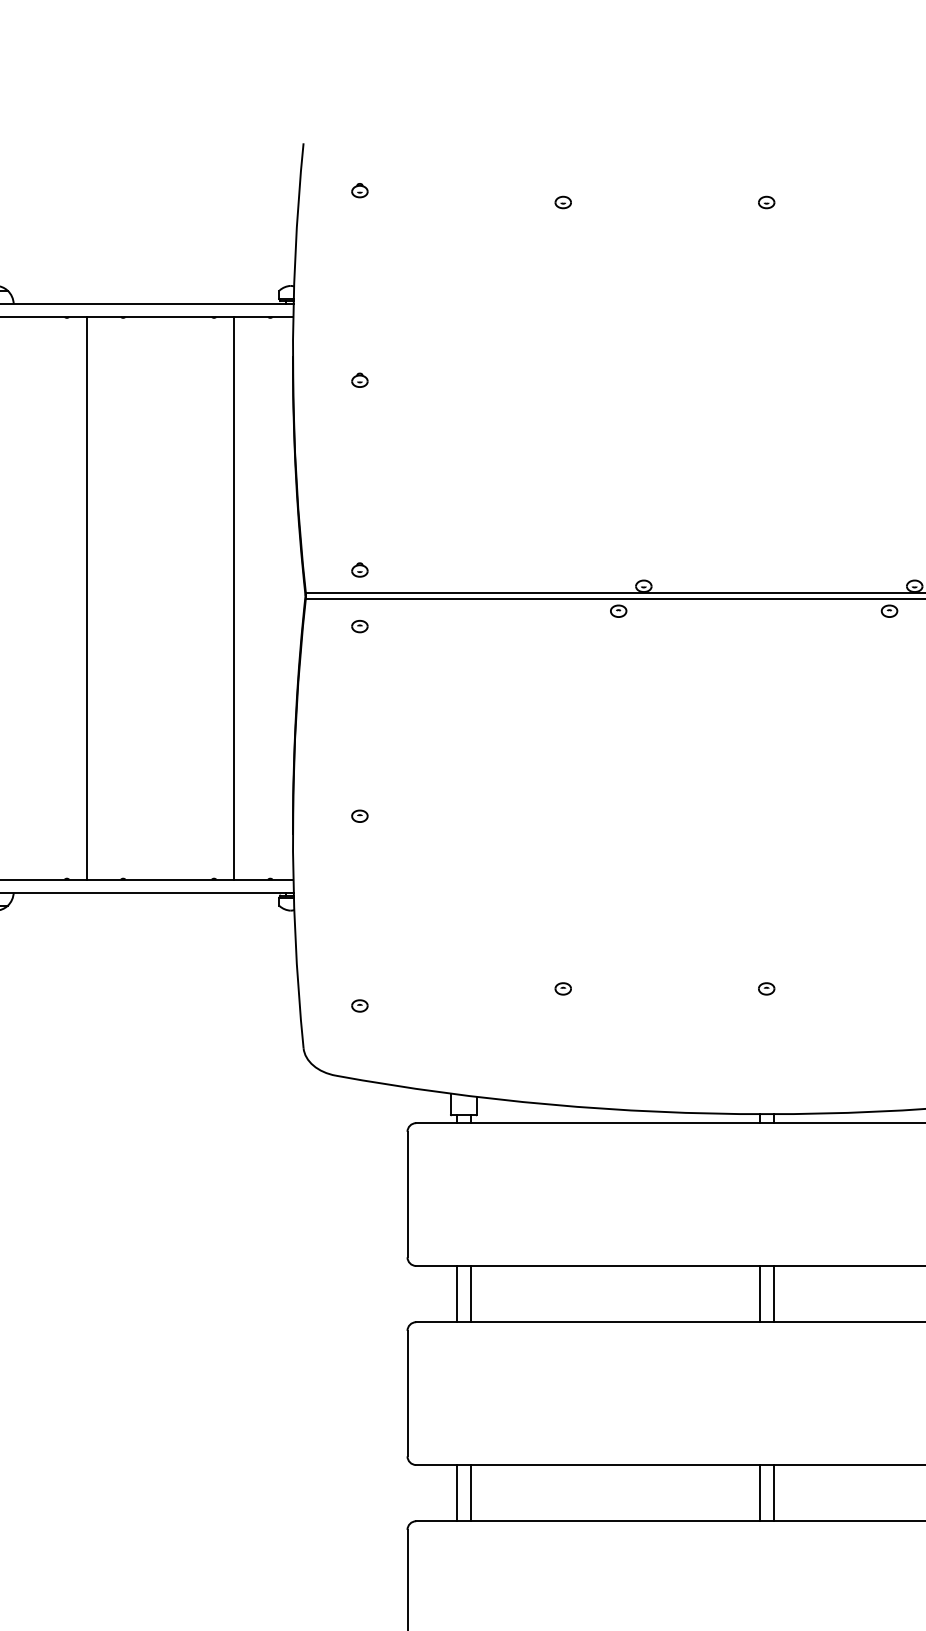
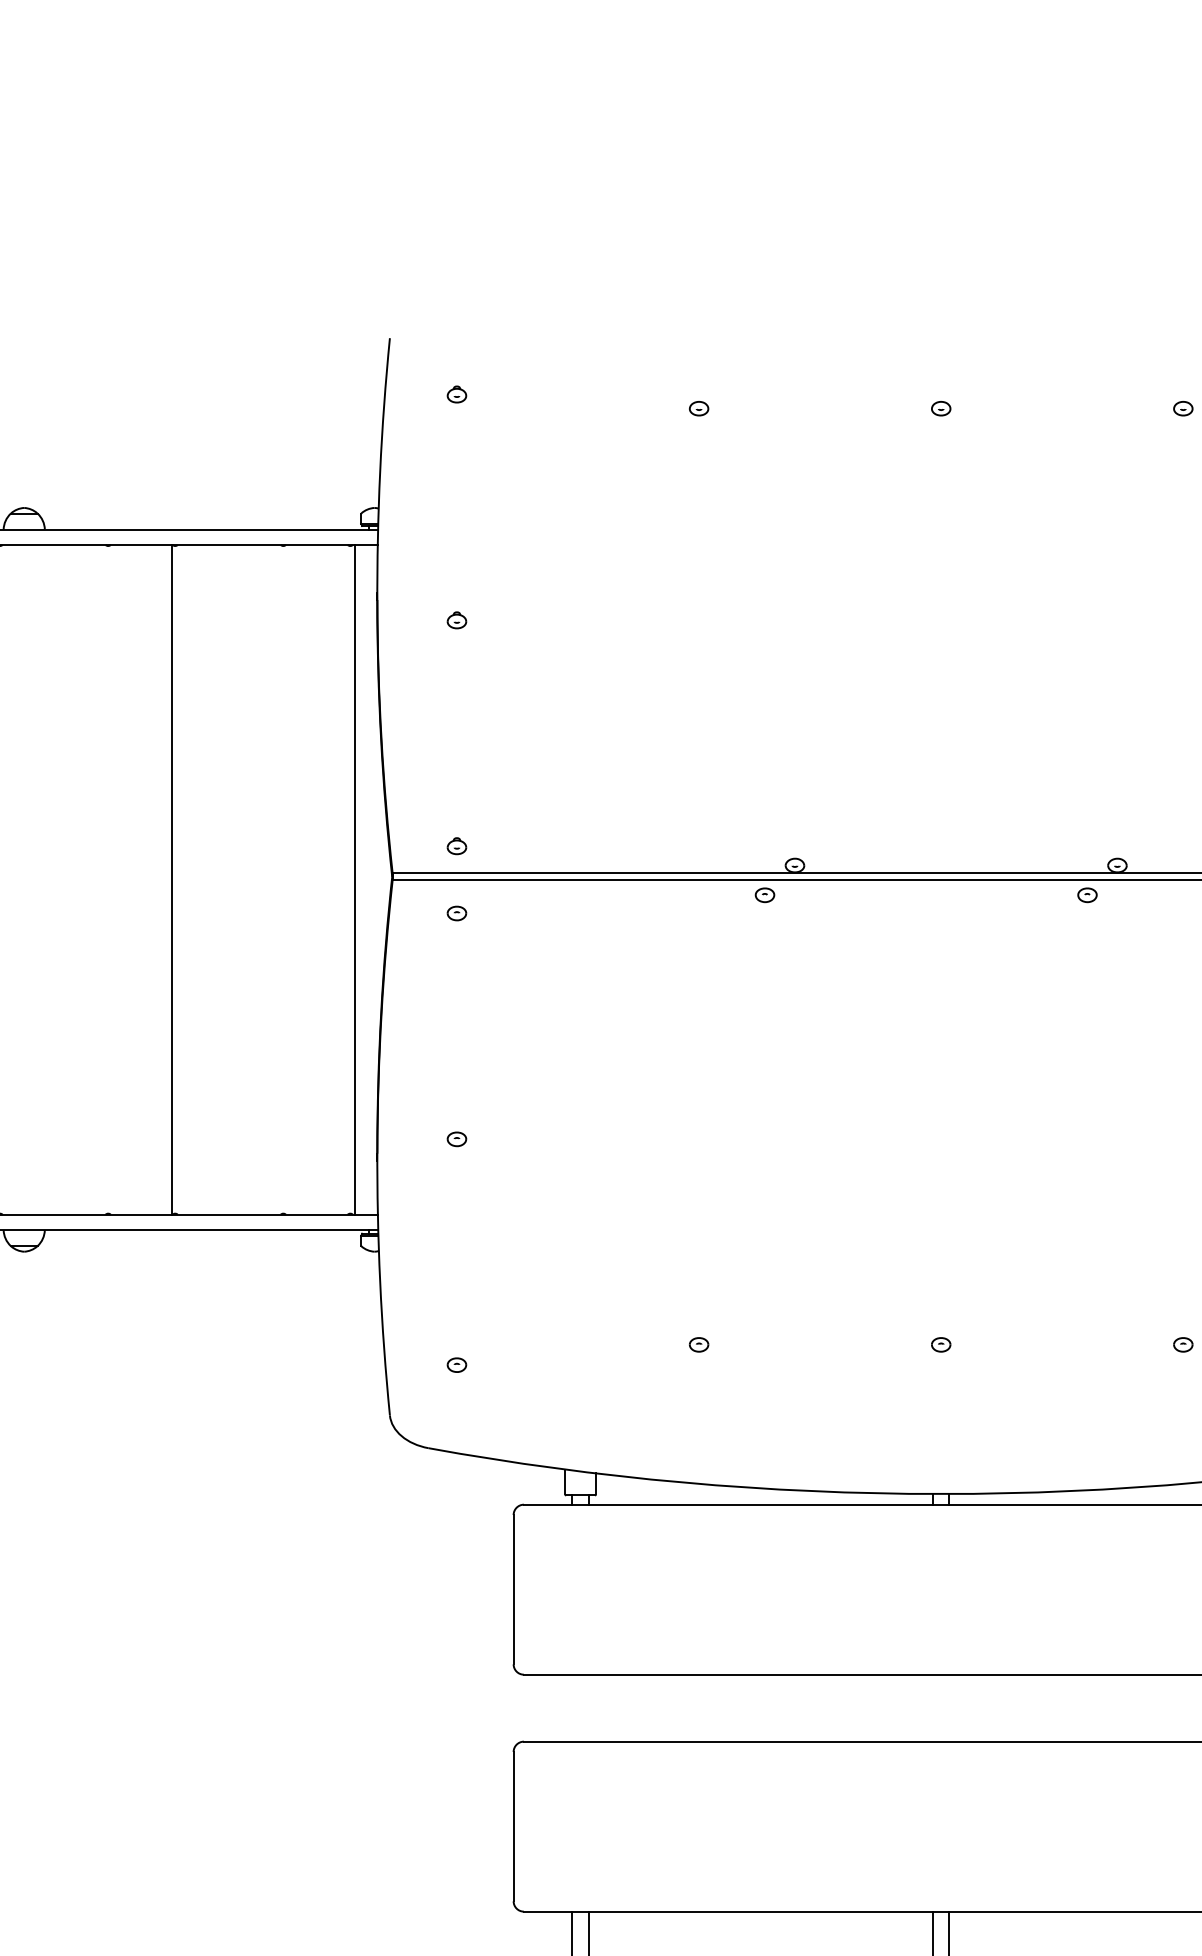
line: (87, 598) -> (172, 879), moved
line: (234, 598) -> (354, 879), moved
line: (456, 1293) -> (572, 1707), removed
line: (470, 1293) -> (588, 1707), removed
line: (759, 1293) -> (932, 1707), removed
line: (773, 1293) -> (949, 1707), removed

